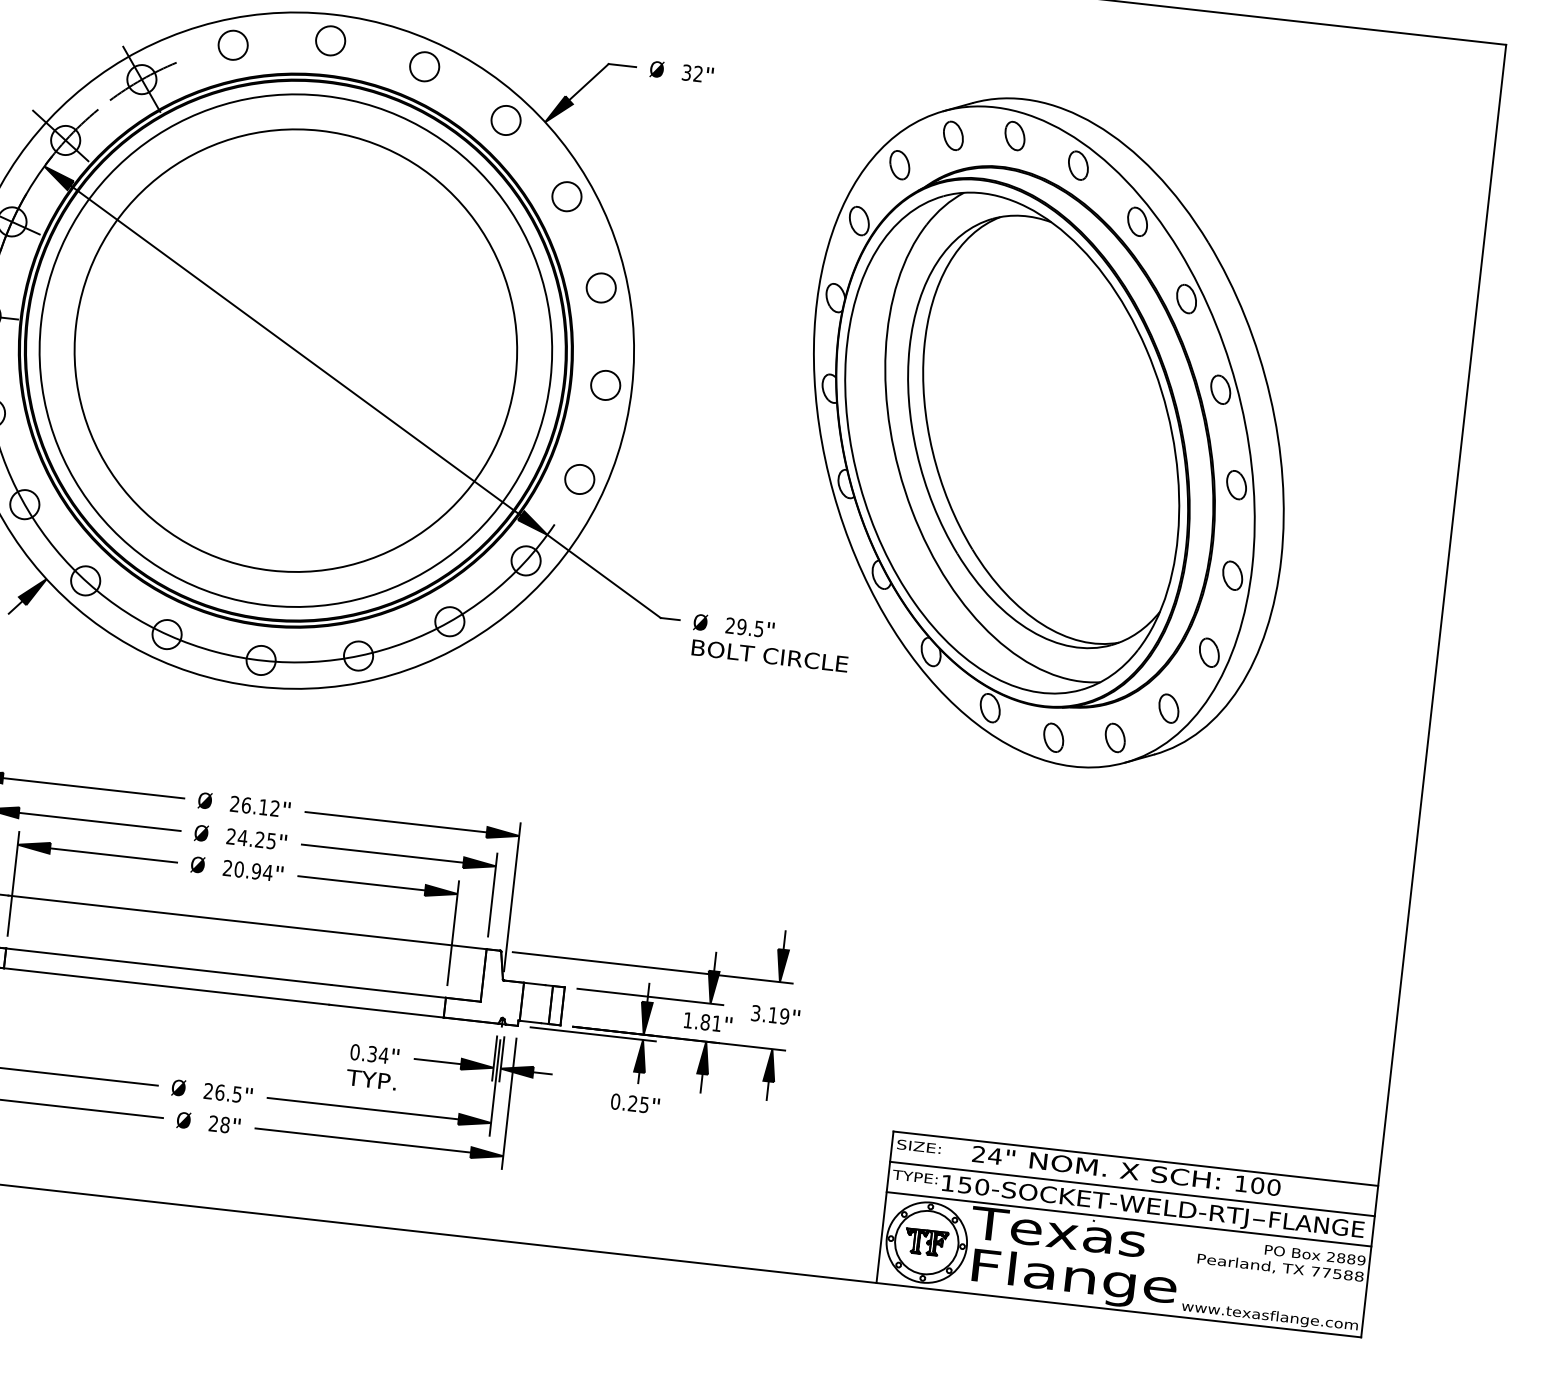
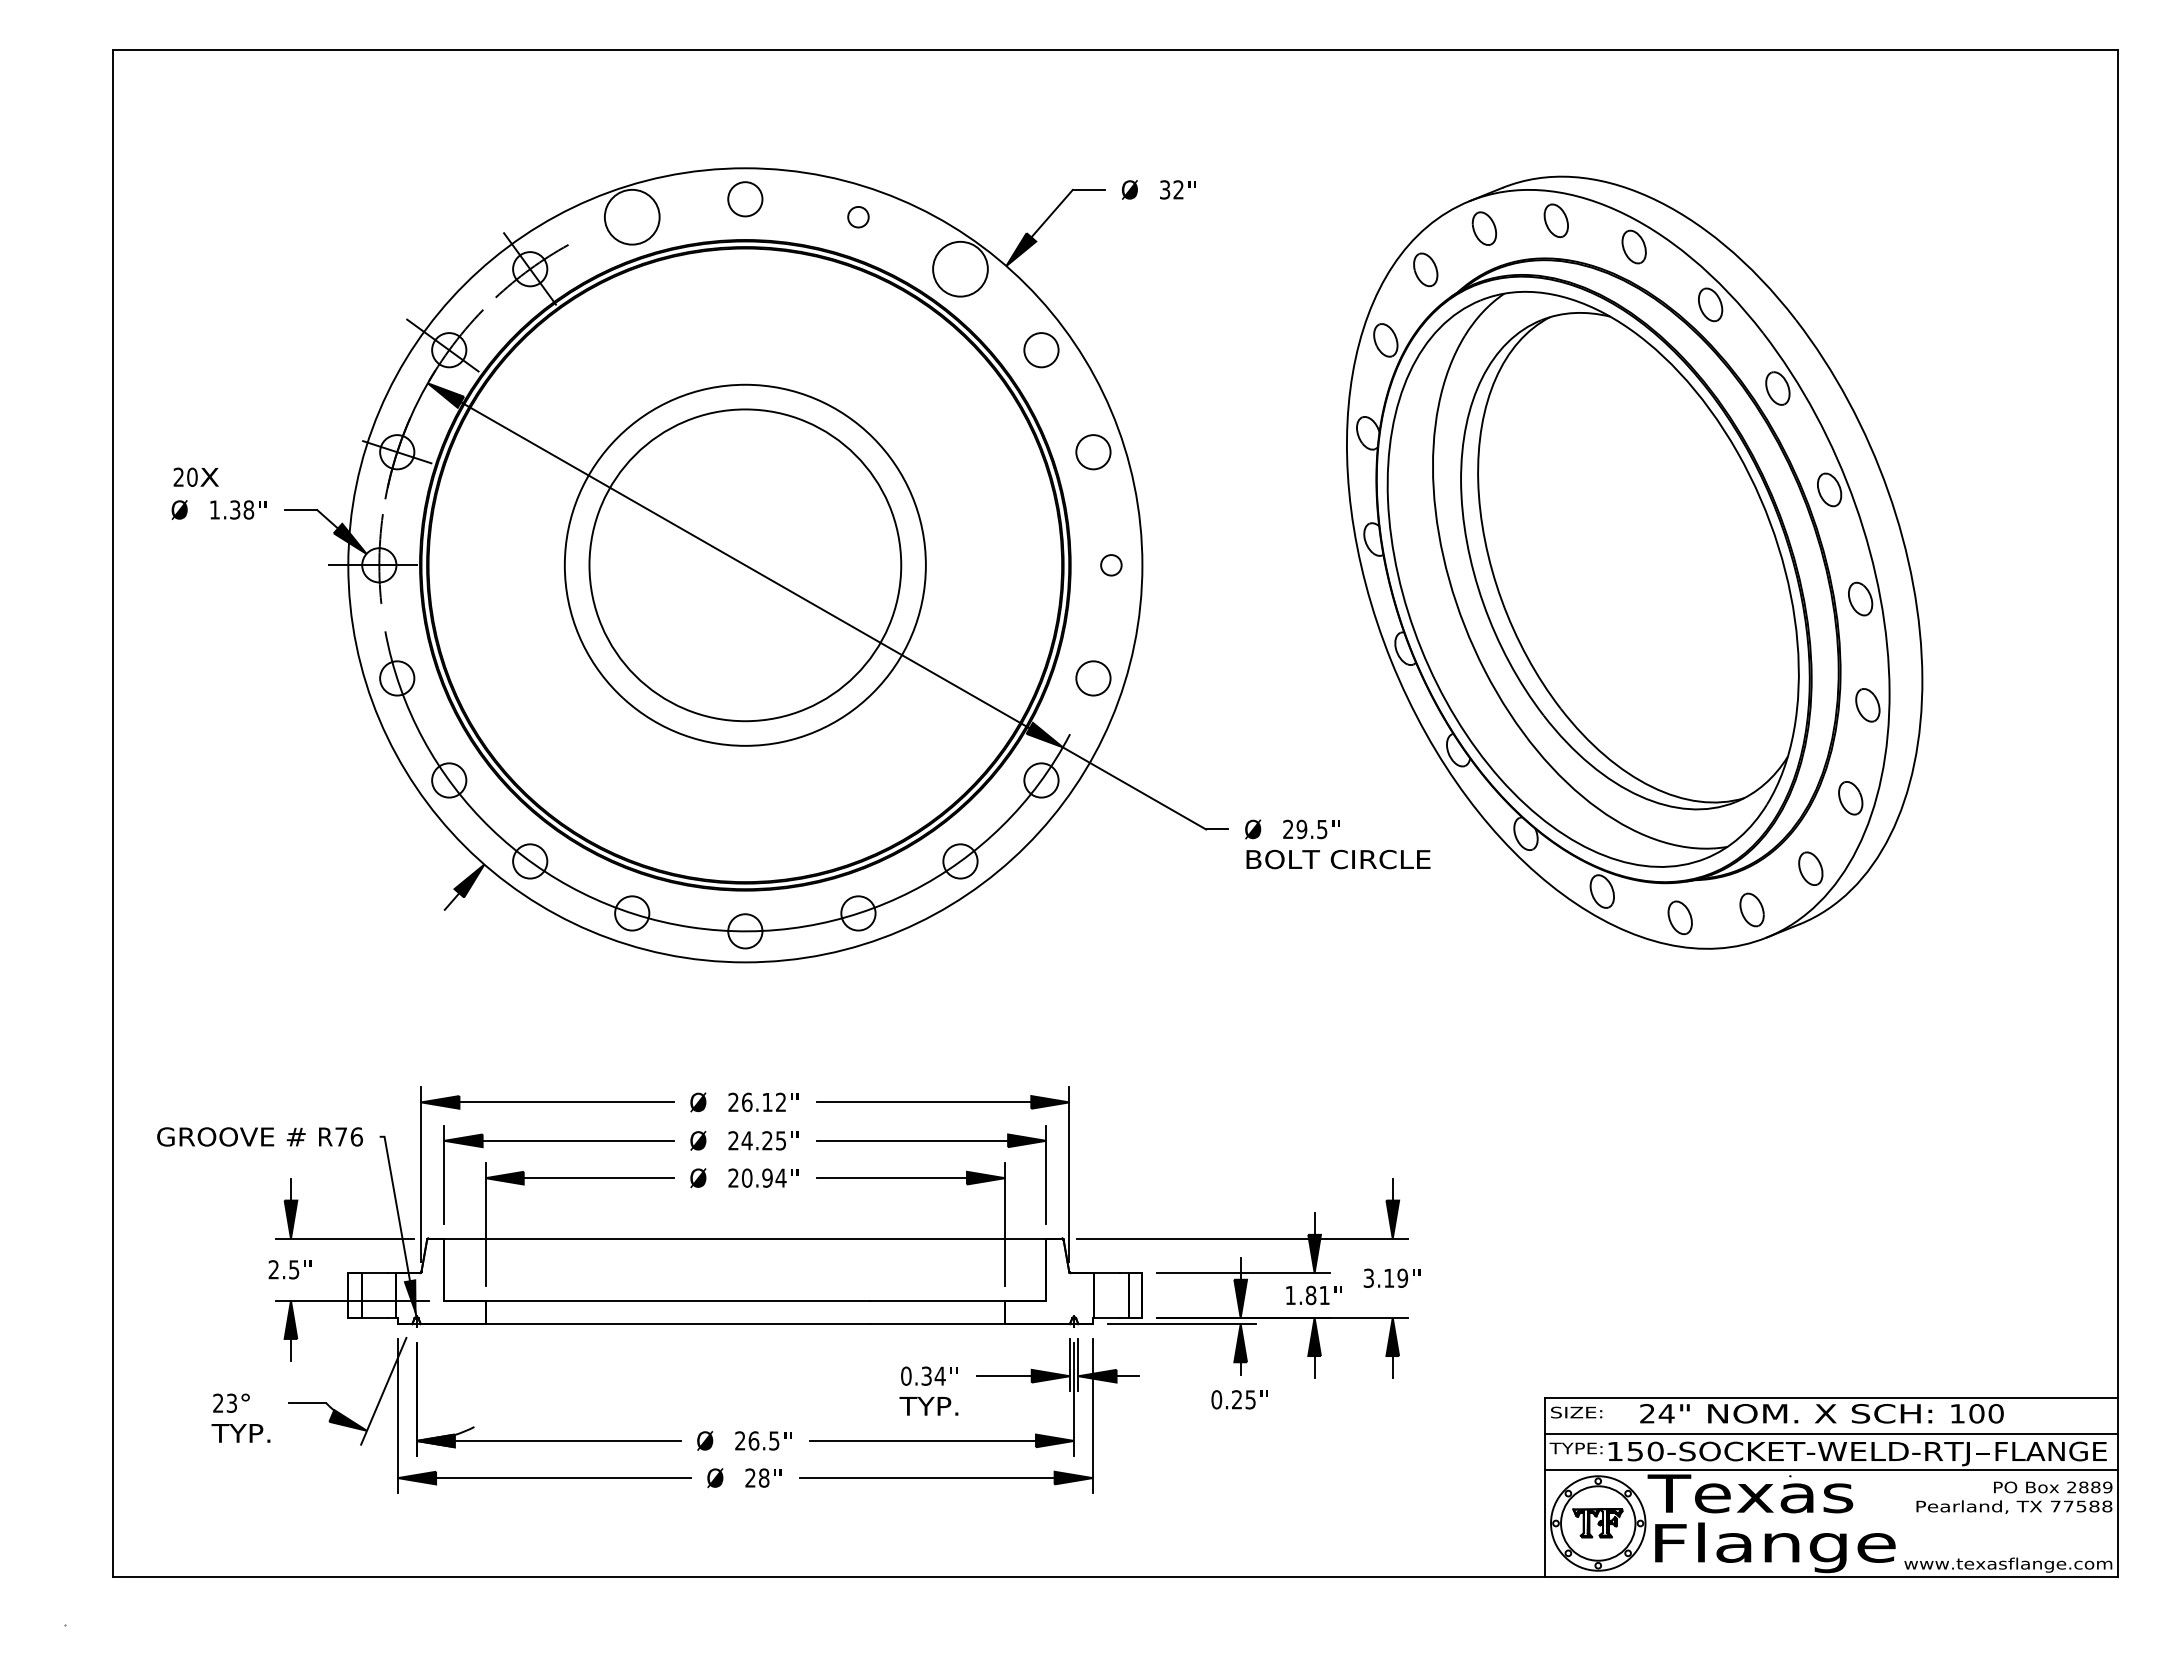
circle: (233, 45) -> (632, 217), size x1.6
circle: (424, 67) -> (858, 217), size x0.6
circle: (506, 120) -> (960, 269), size x1.6
circle: (296, 350) -> (745, 565), size x0.6
circle: (296, 350) -> (745, 565), size x0.6
circle: (605, 385) -> (1111, 565), size x0.6

